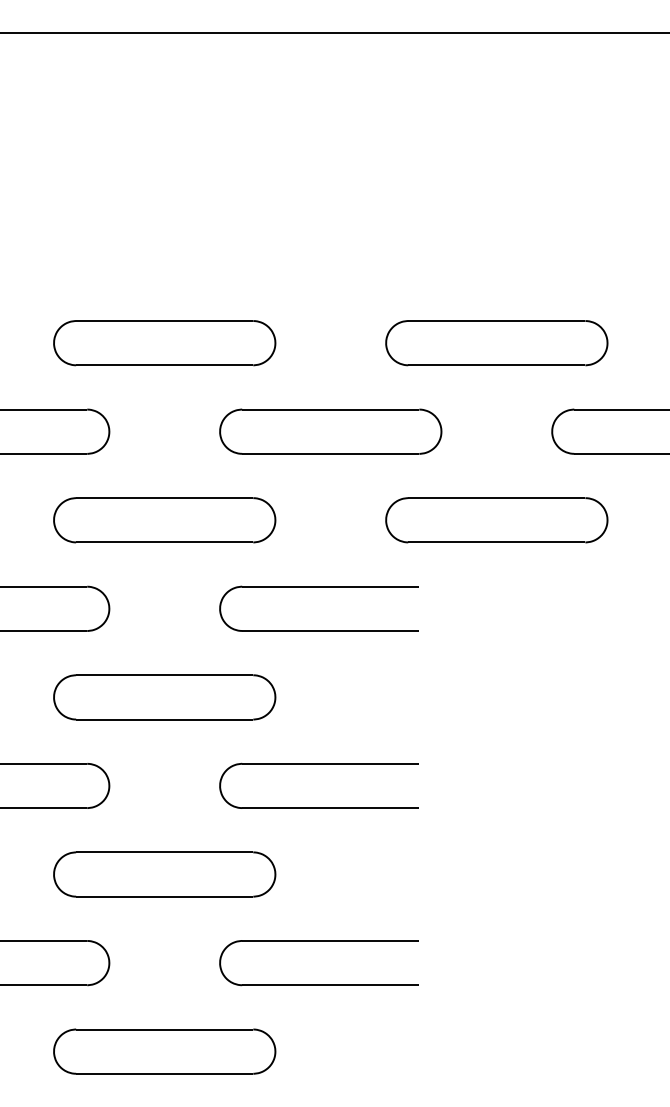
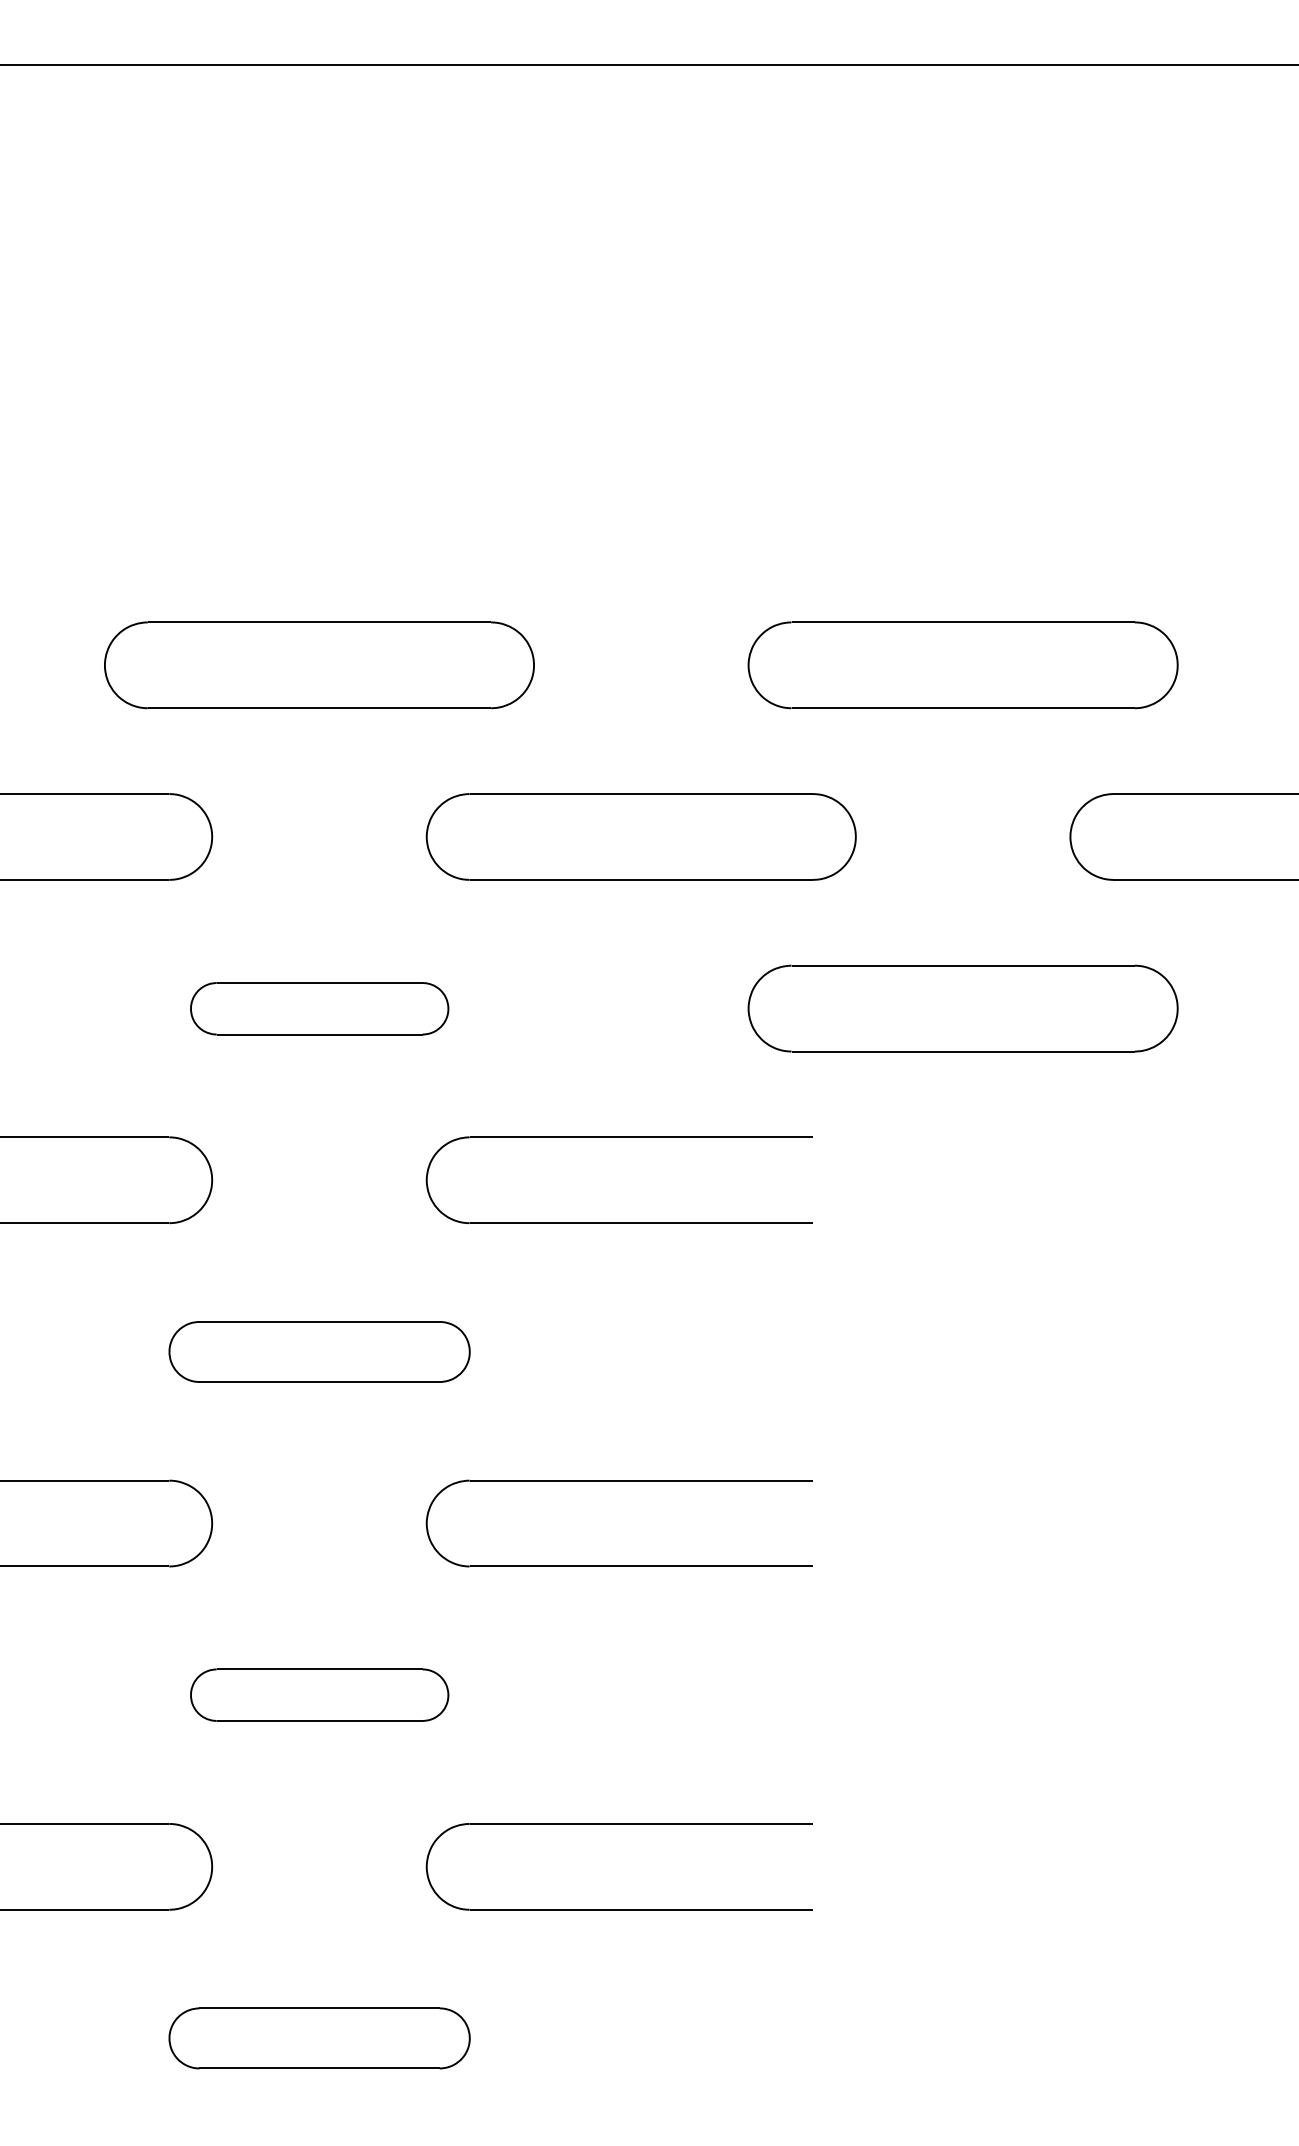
part: (164, 520) -> (319, 1009), size x0.6
part: (164, 697) -> (319, 1352), size x0.7
part: (164, 874) -> (319, 1695), size x0.6
part: (164, 1051) -> (319, 2038), size x0.7

